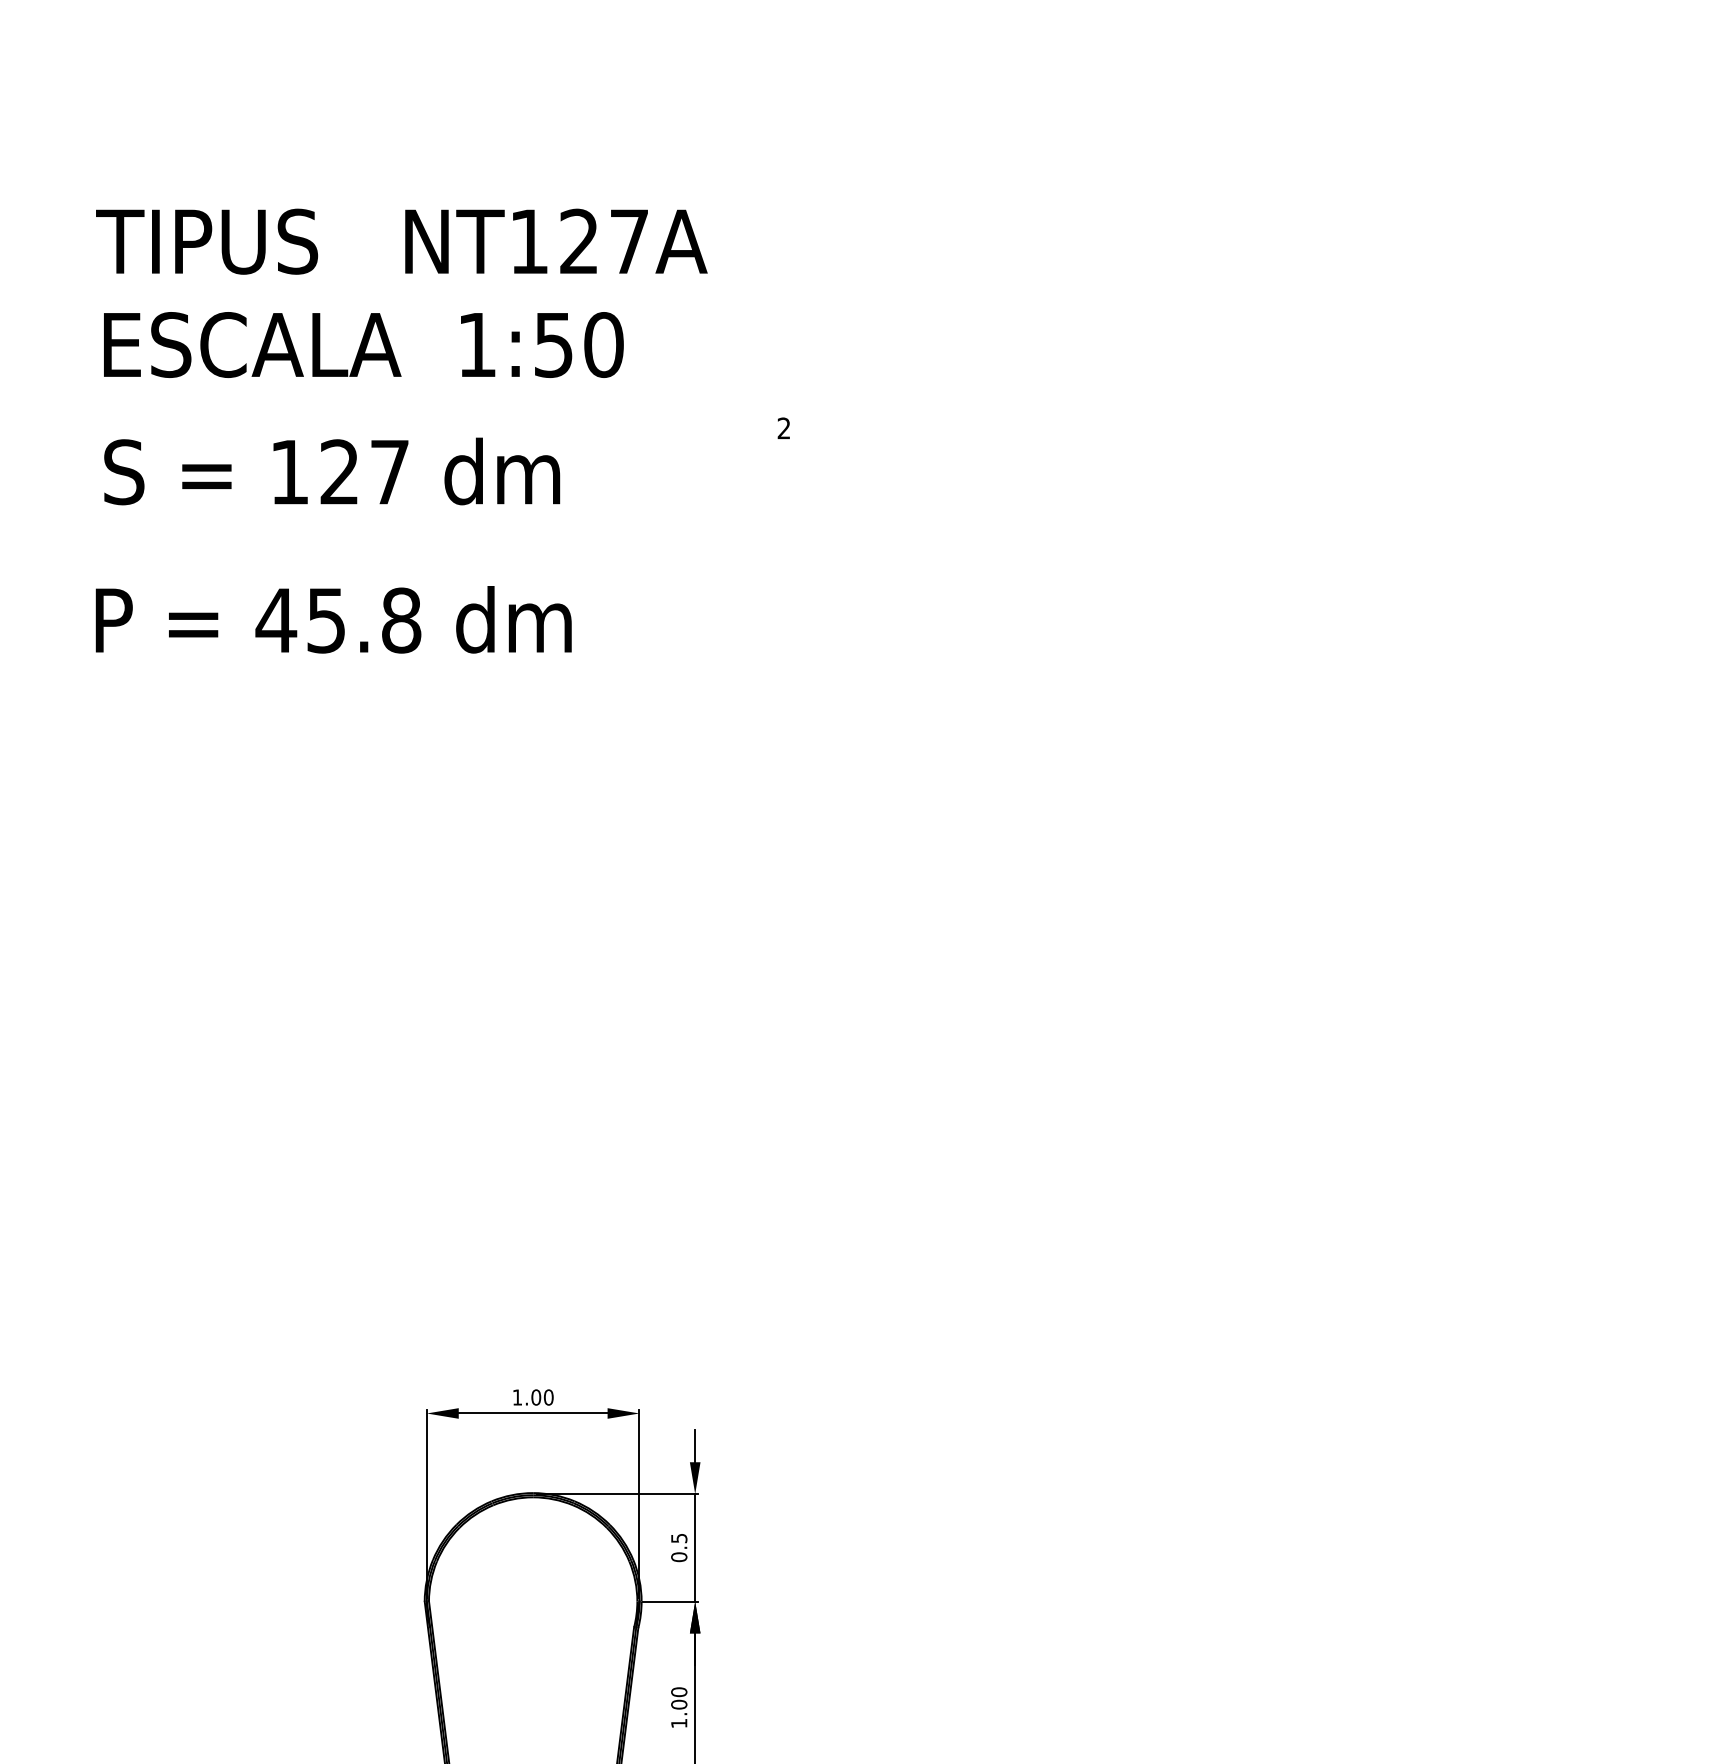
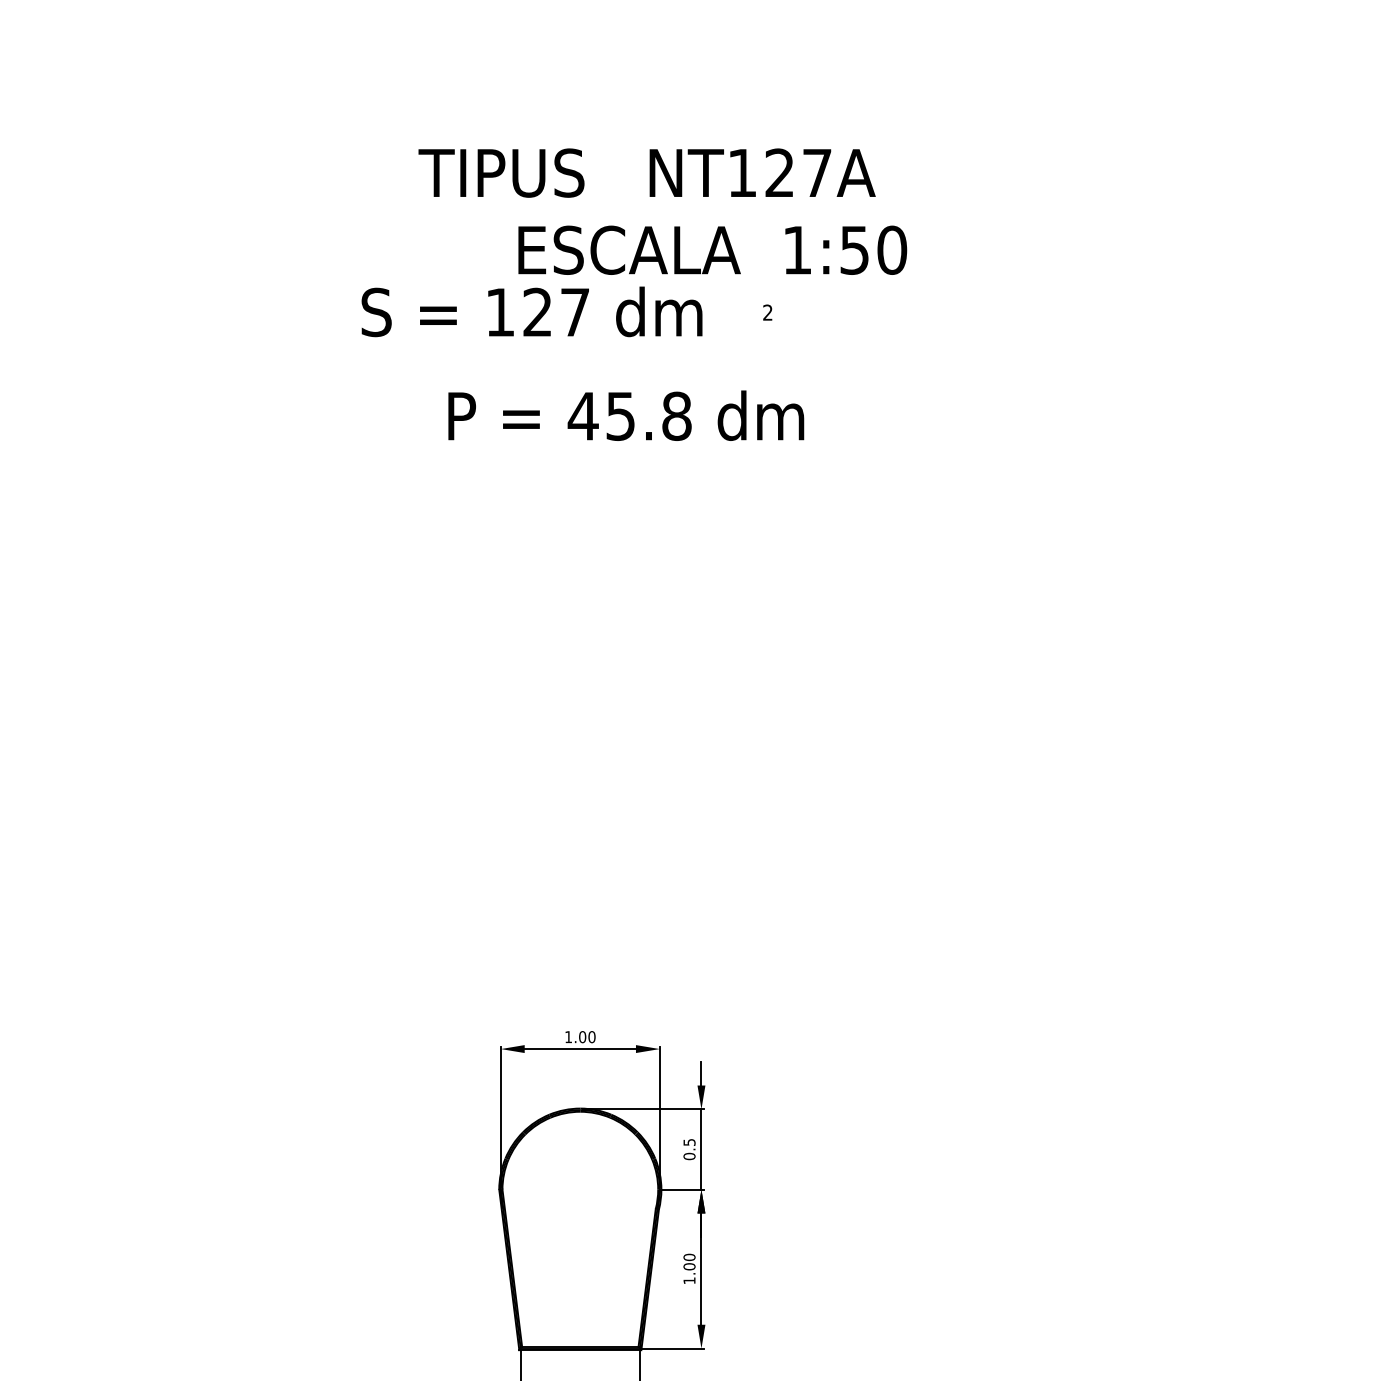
text: (400, 240) -> (646, 172), moved
text: (363, 343) -> (712, 249), moved
text: (331, 470) -> (531, 311), moved
text: (334, 619) -> (626, 415), moved

